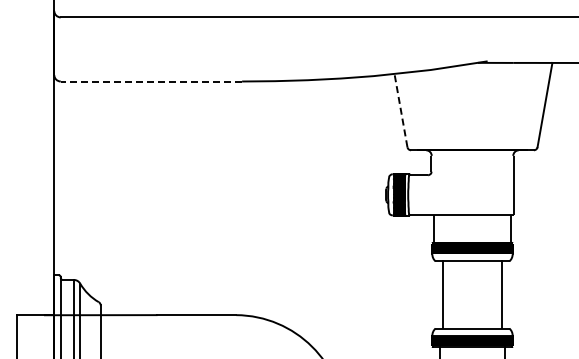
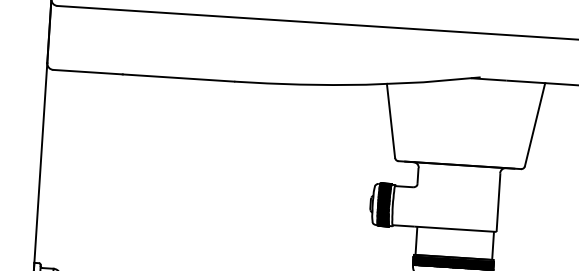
line: (151, 81) -> (143, 75), dashed -> solid
line: (400, 110) -> (390, 120), dashed -> solid

